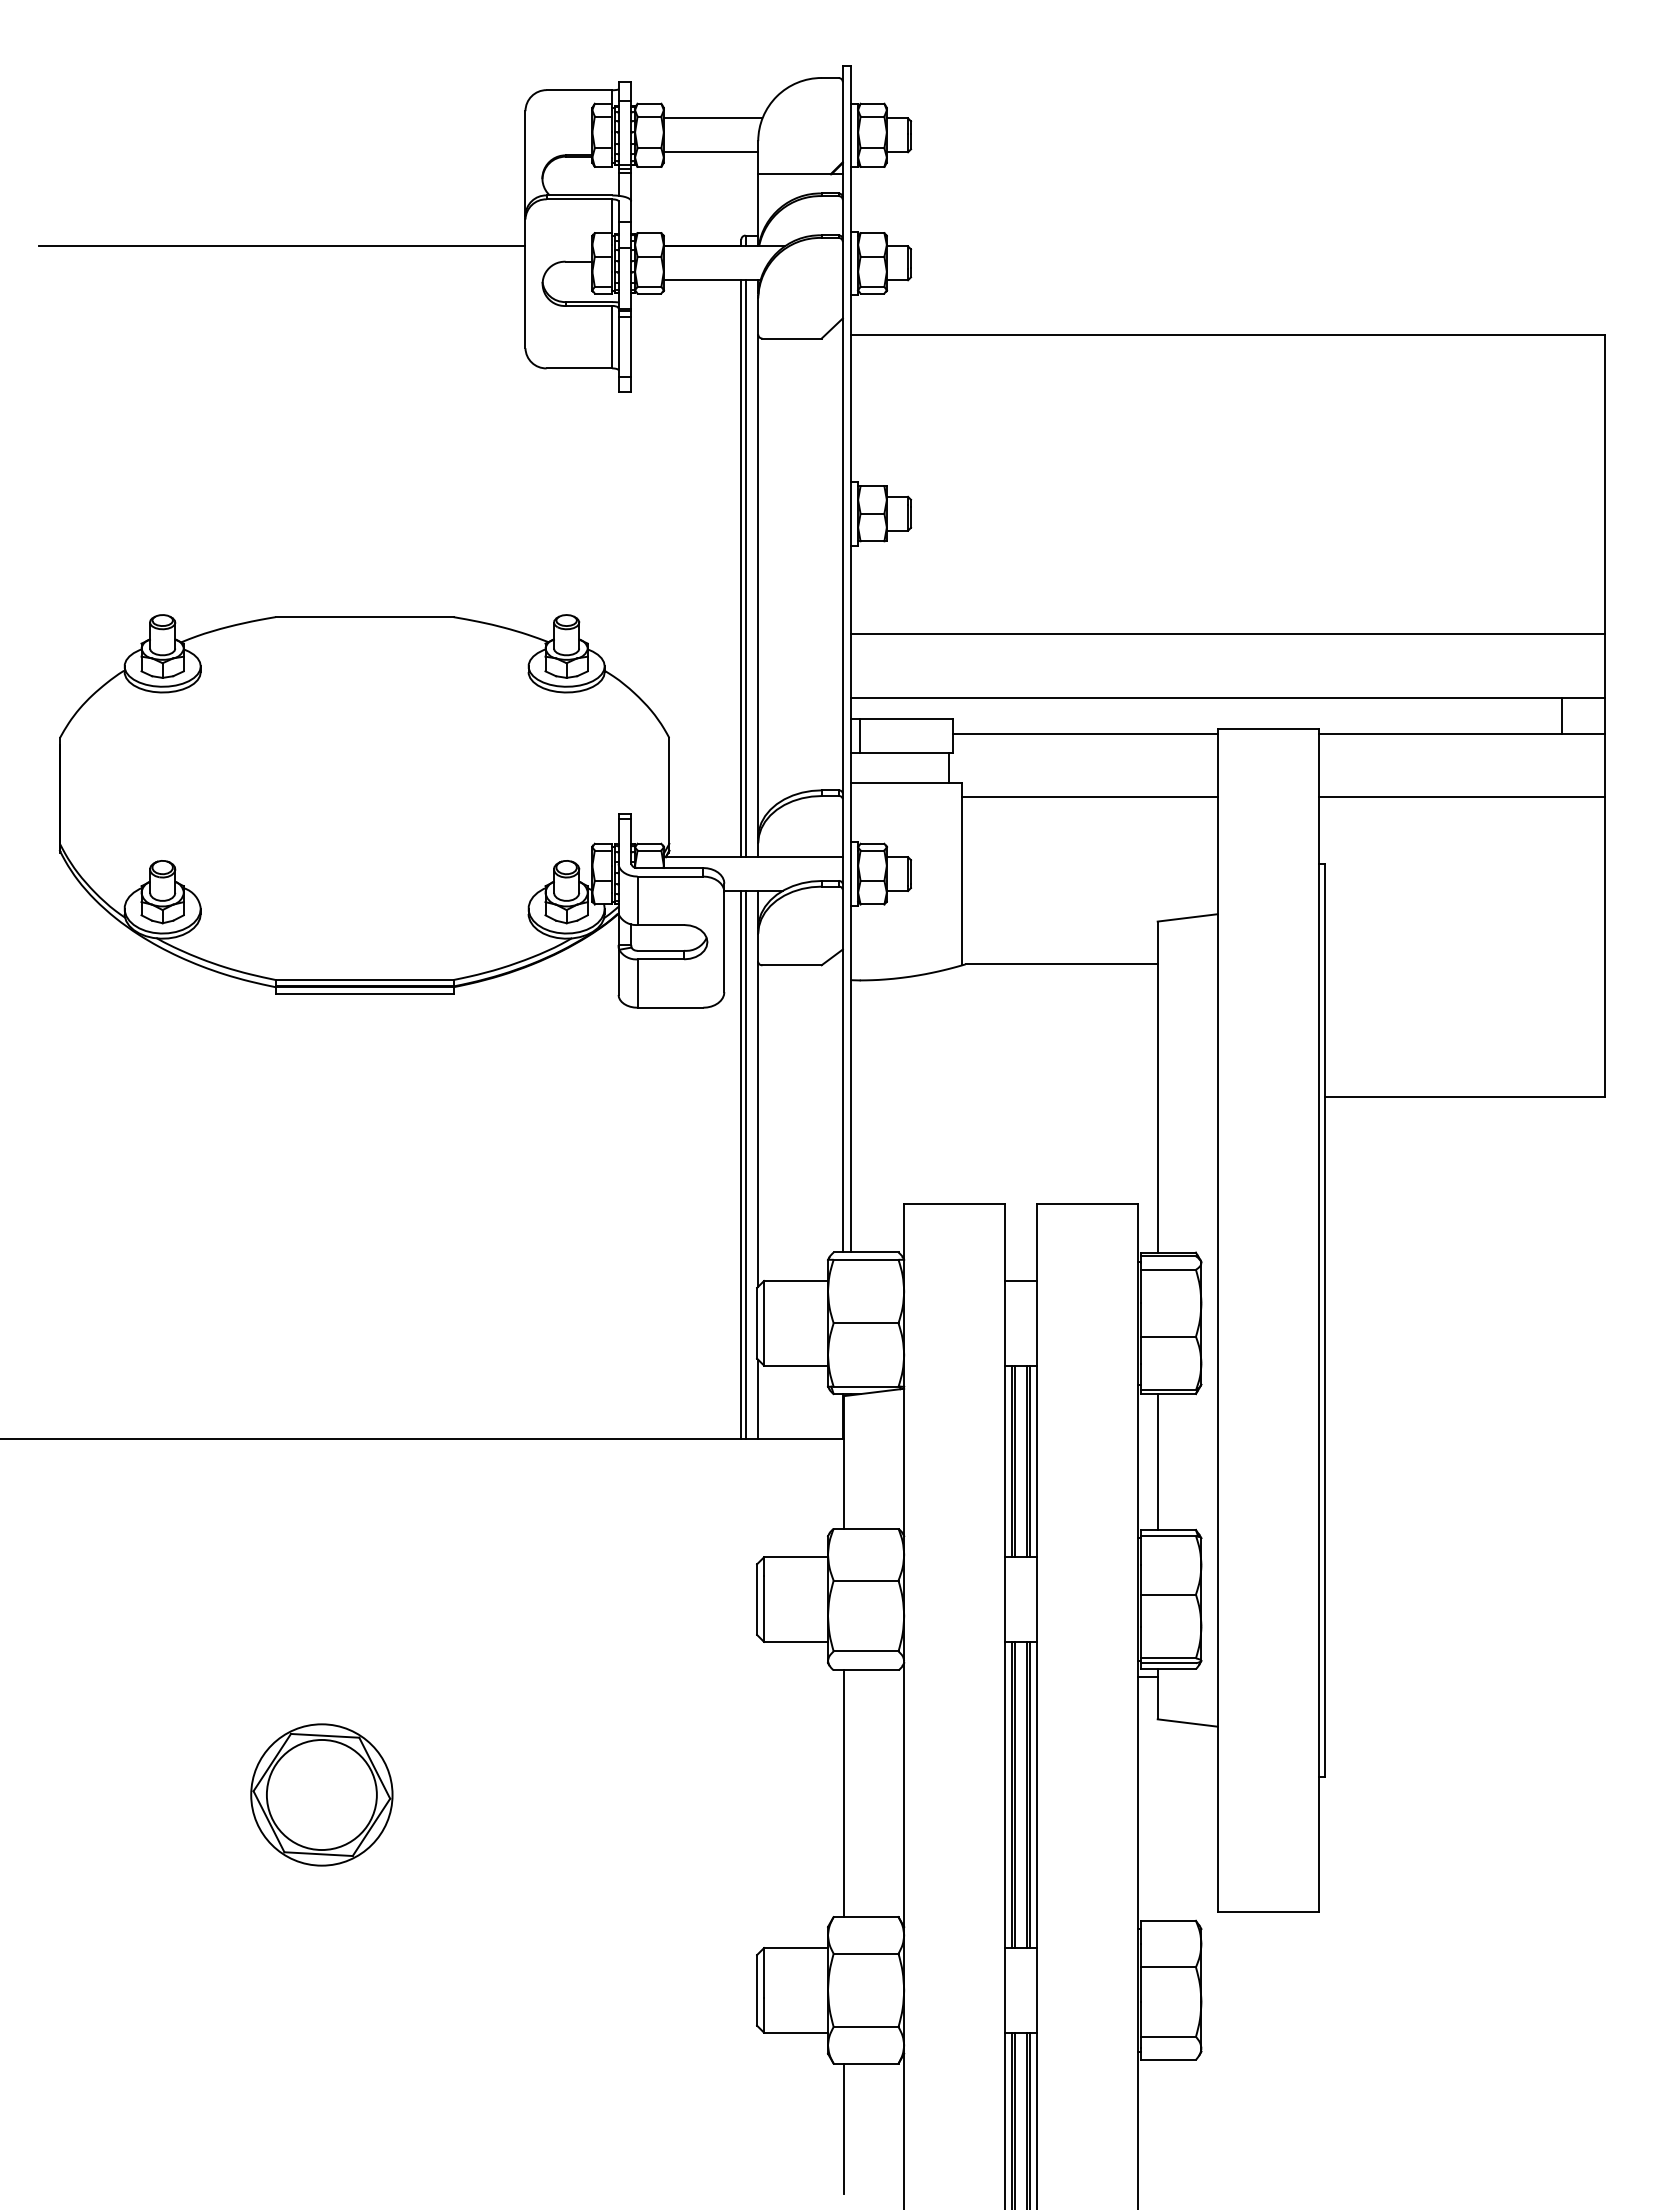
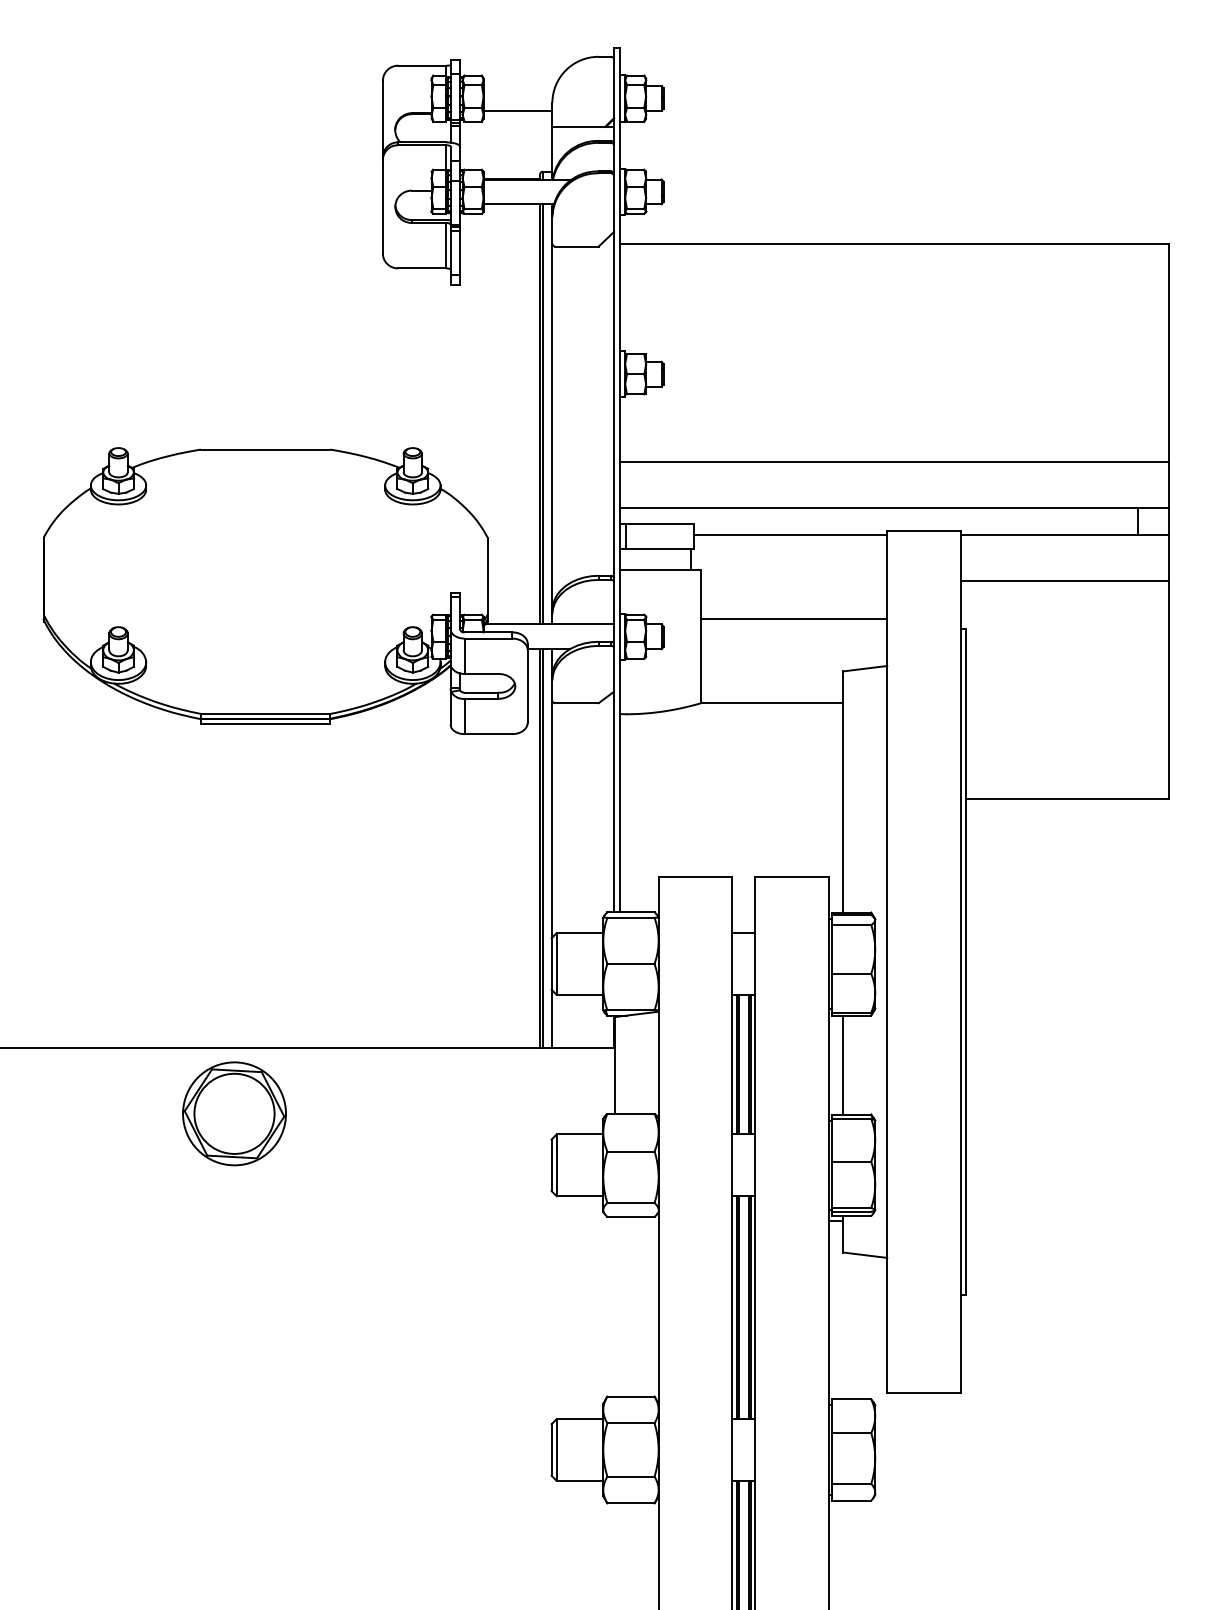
line: (712, 118) -> (519, 86), removed
line: (281, 246) -> (205, 179), removed
line: (1089, 797) -> (793, 618), moved
line: (844, 1793) -> (615, 1306), removed
part: (321, 1794) -> (234, 1113), moved
line: (844, 2128) -> (615, 1550), removed

